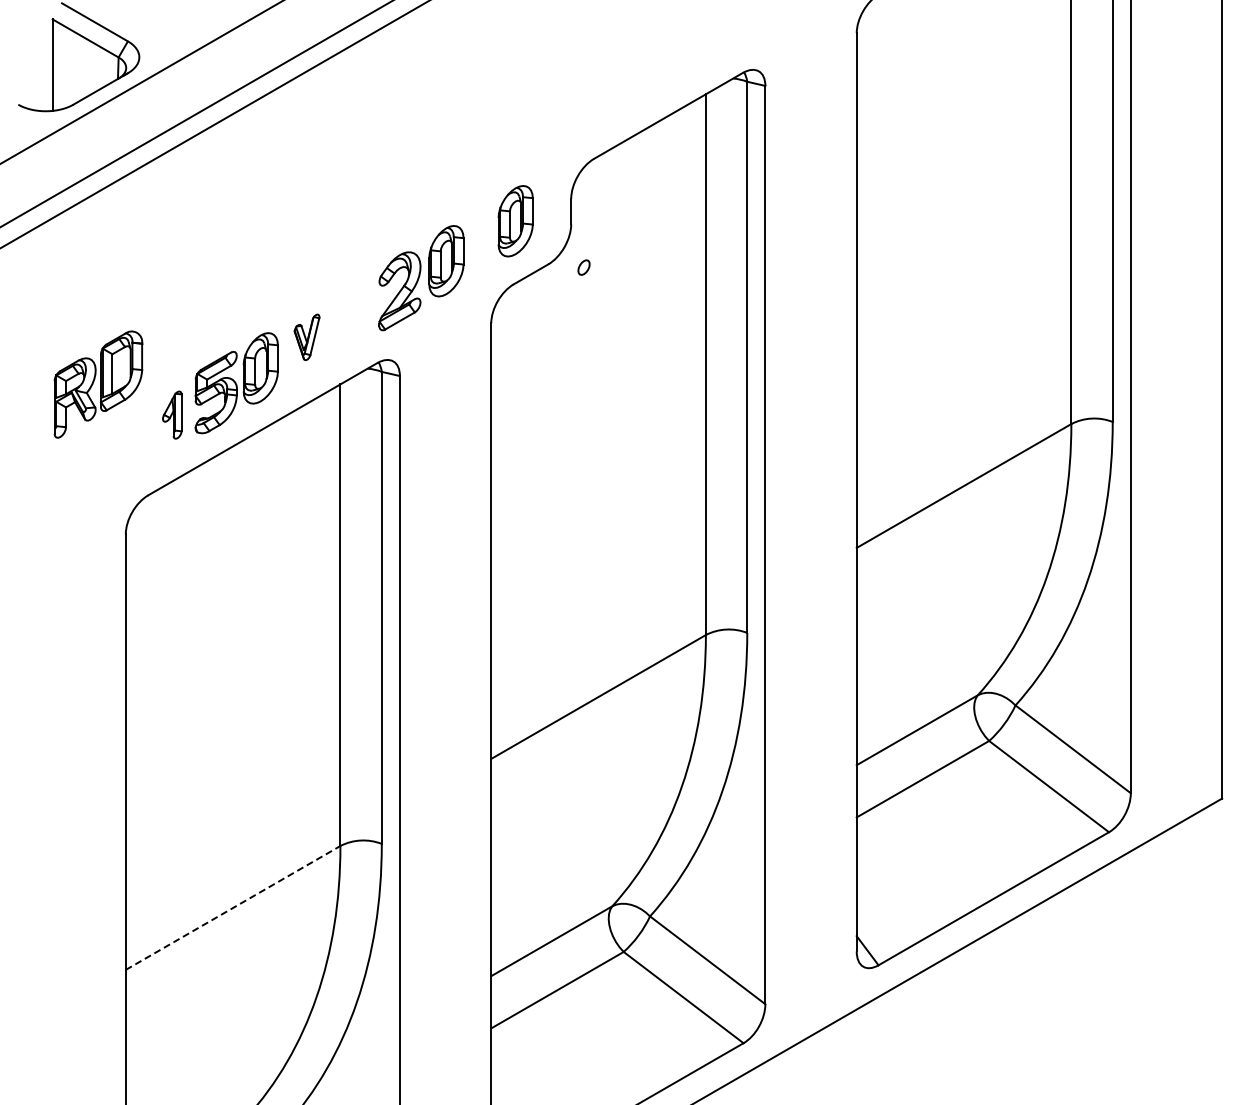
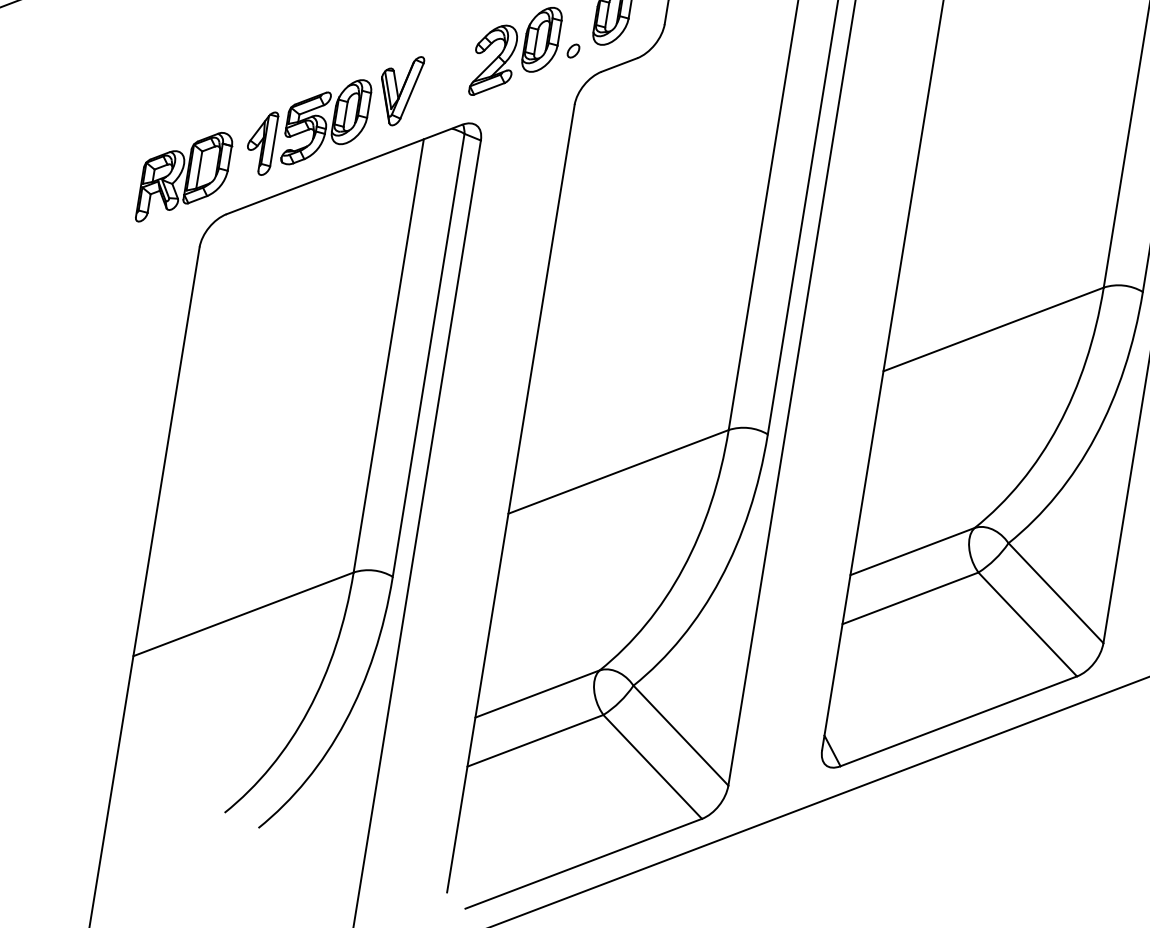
part: (583, 267) -> (573, 50), moved
part: (306, 337) -> (399, 90), size x1.67
part: (98, 384) -> (184, 177), moved
part: (172, 414) -> (261, 142), size x1.43
line: (233, 907) -> (243, 613), dashed -> solid

